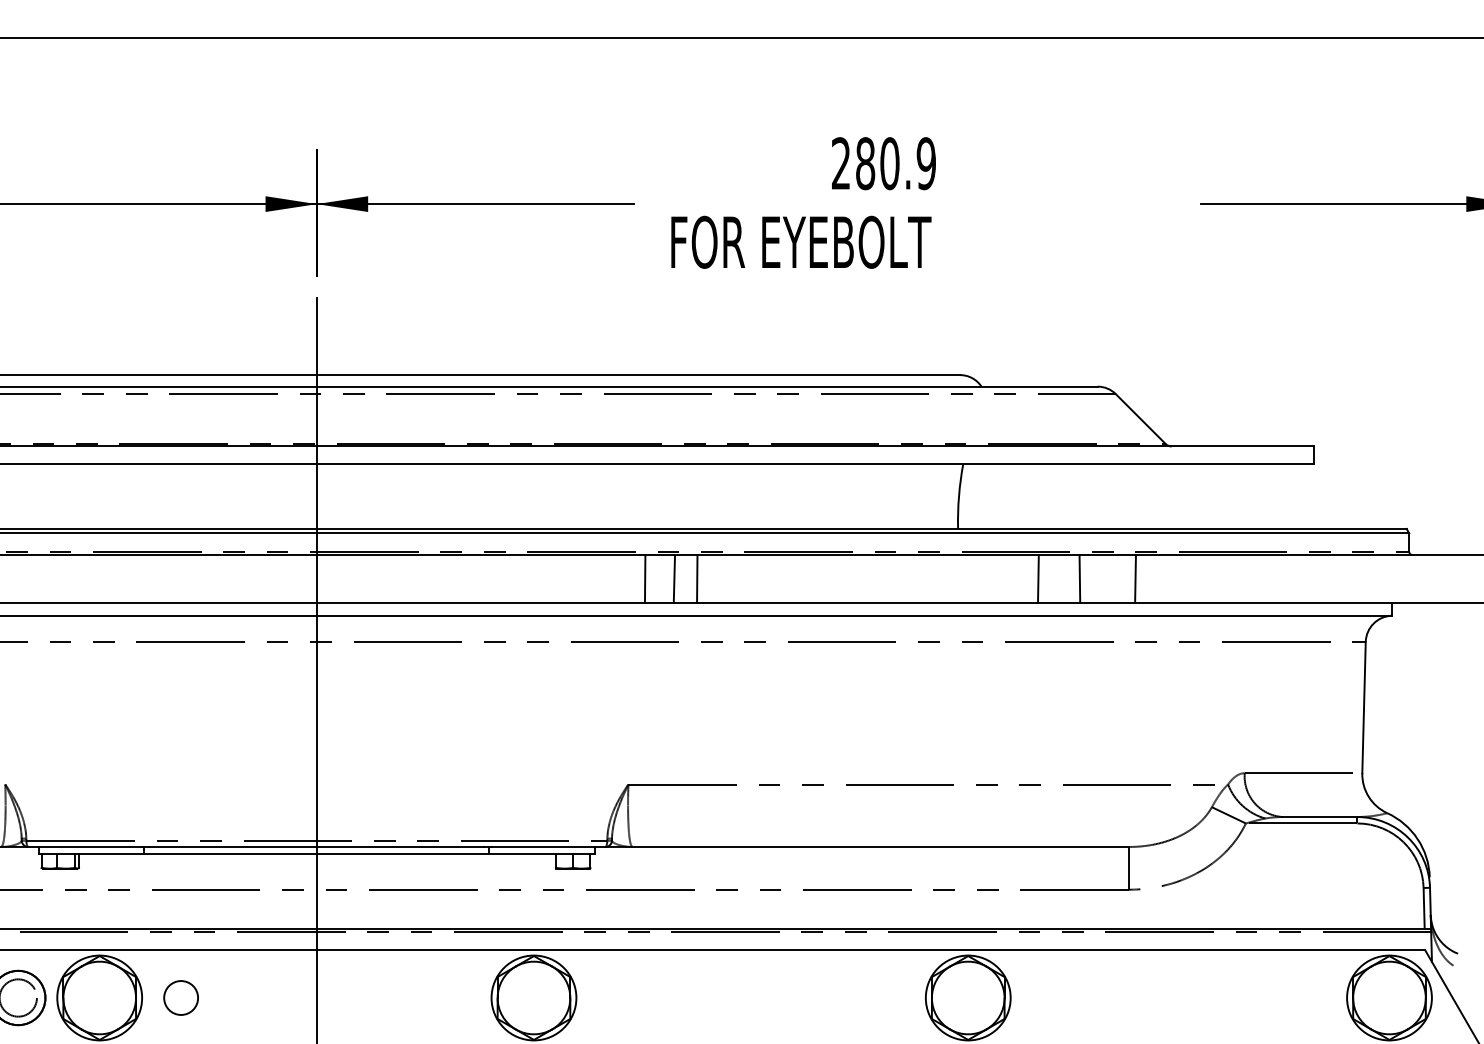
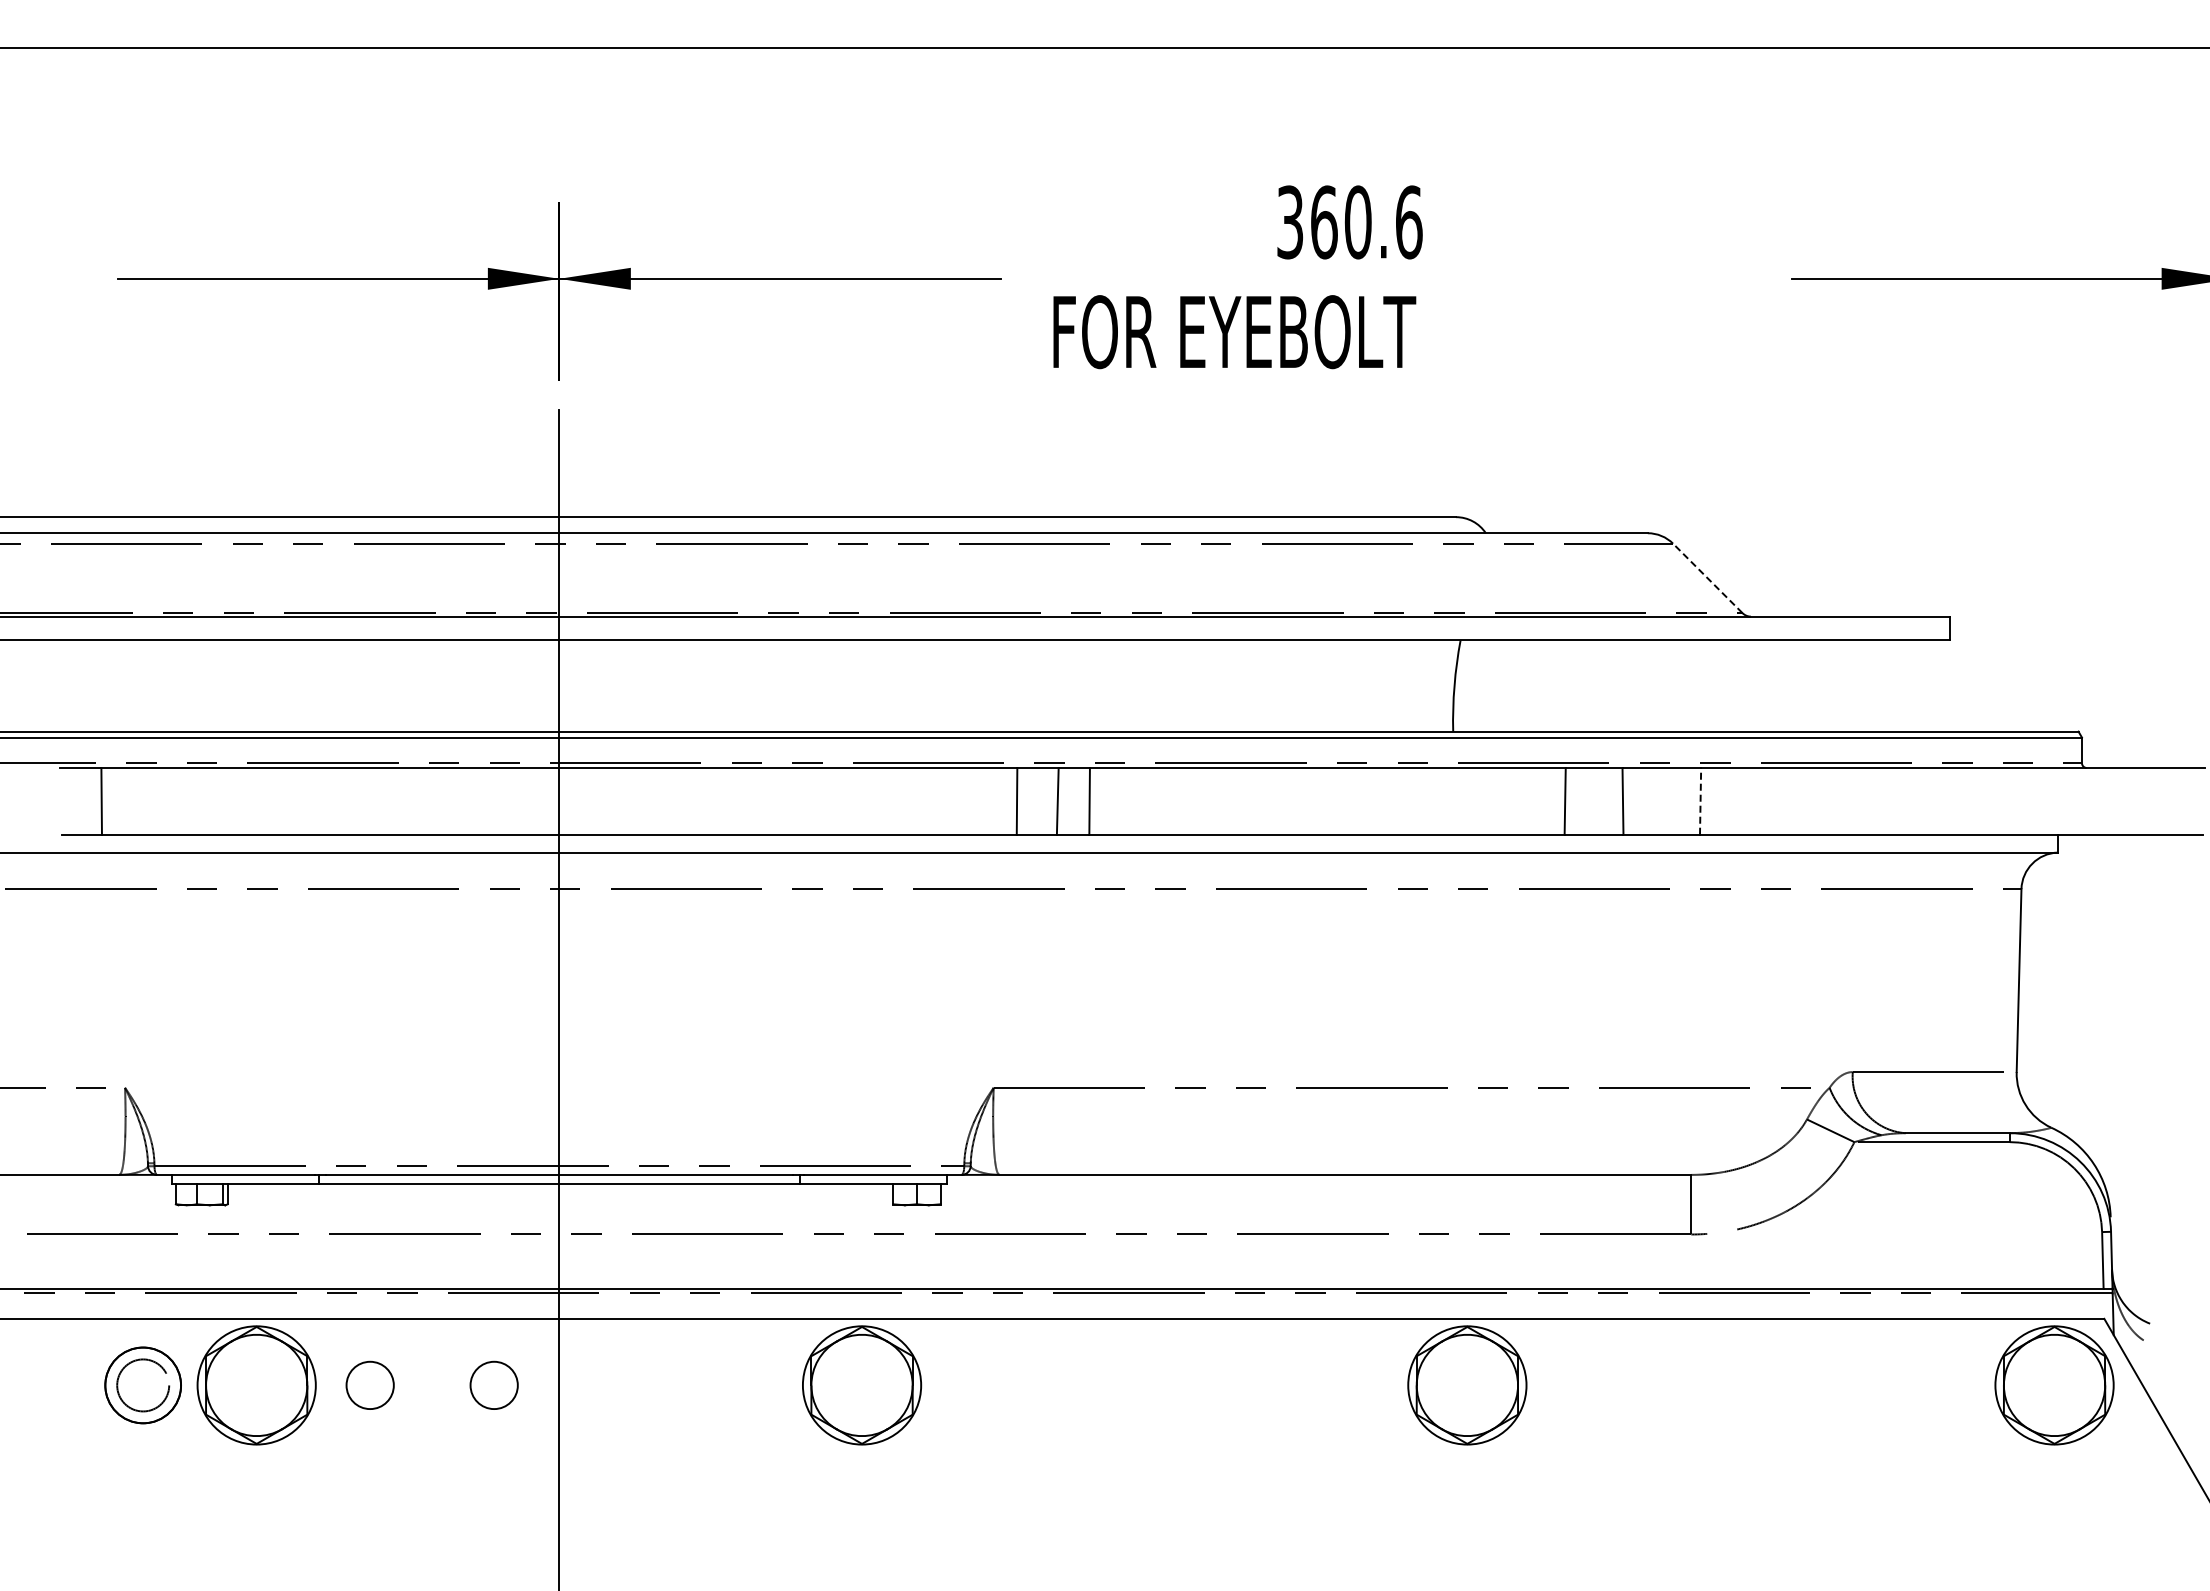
text: (883, 163) -> (1349, 222), 280.9 -> 360.6
line: (1140, 419) -> (1707, 578), solid -> dashed
line: (1135, 578) -> (1700, 800), solid -> dashed
circle: (269, 997) -> (493, 1384), added

